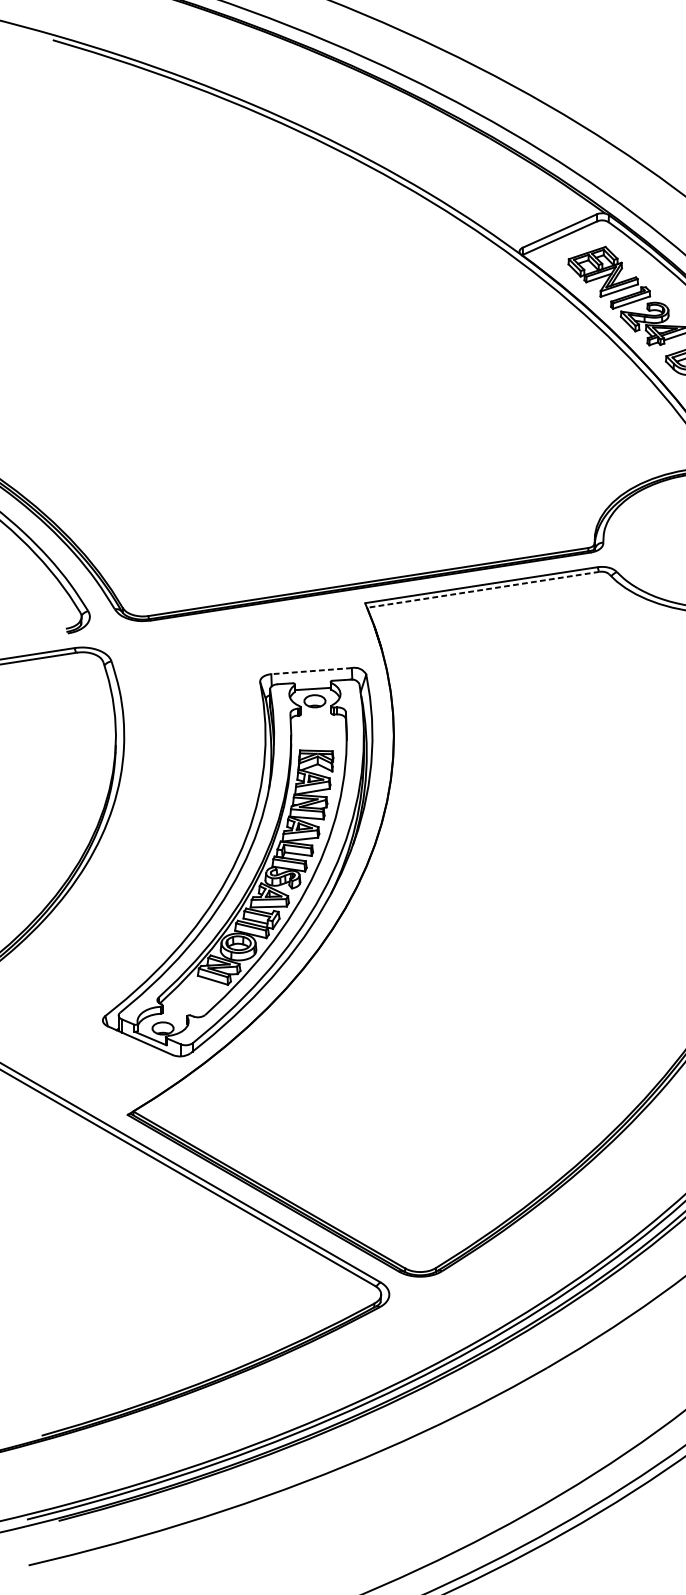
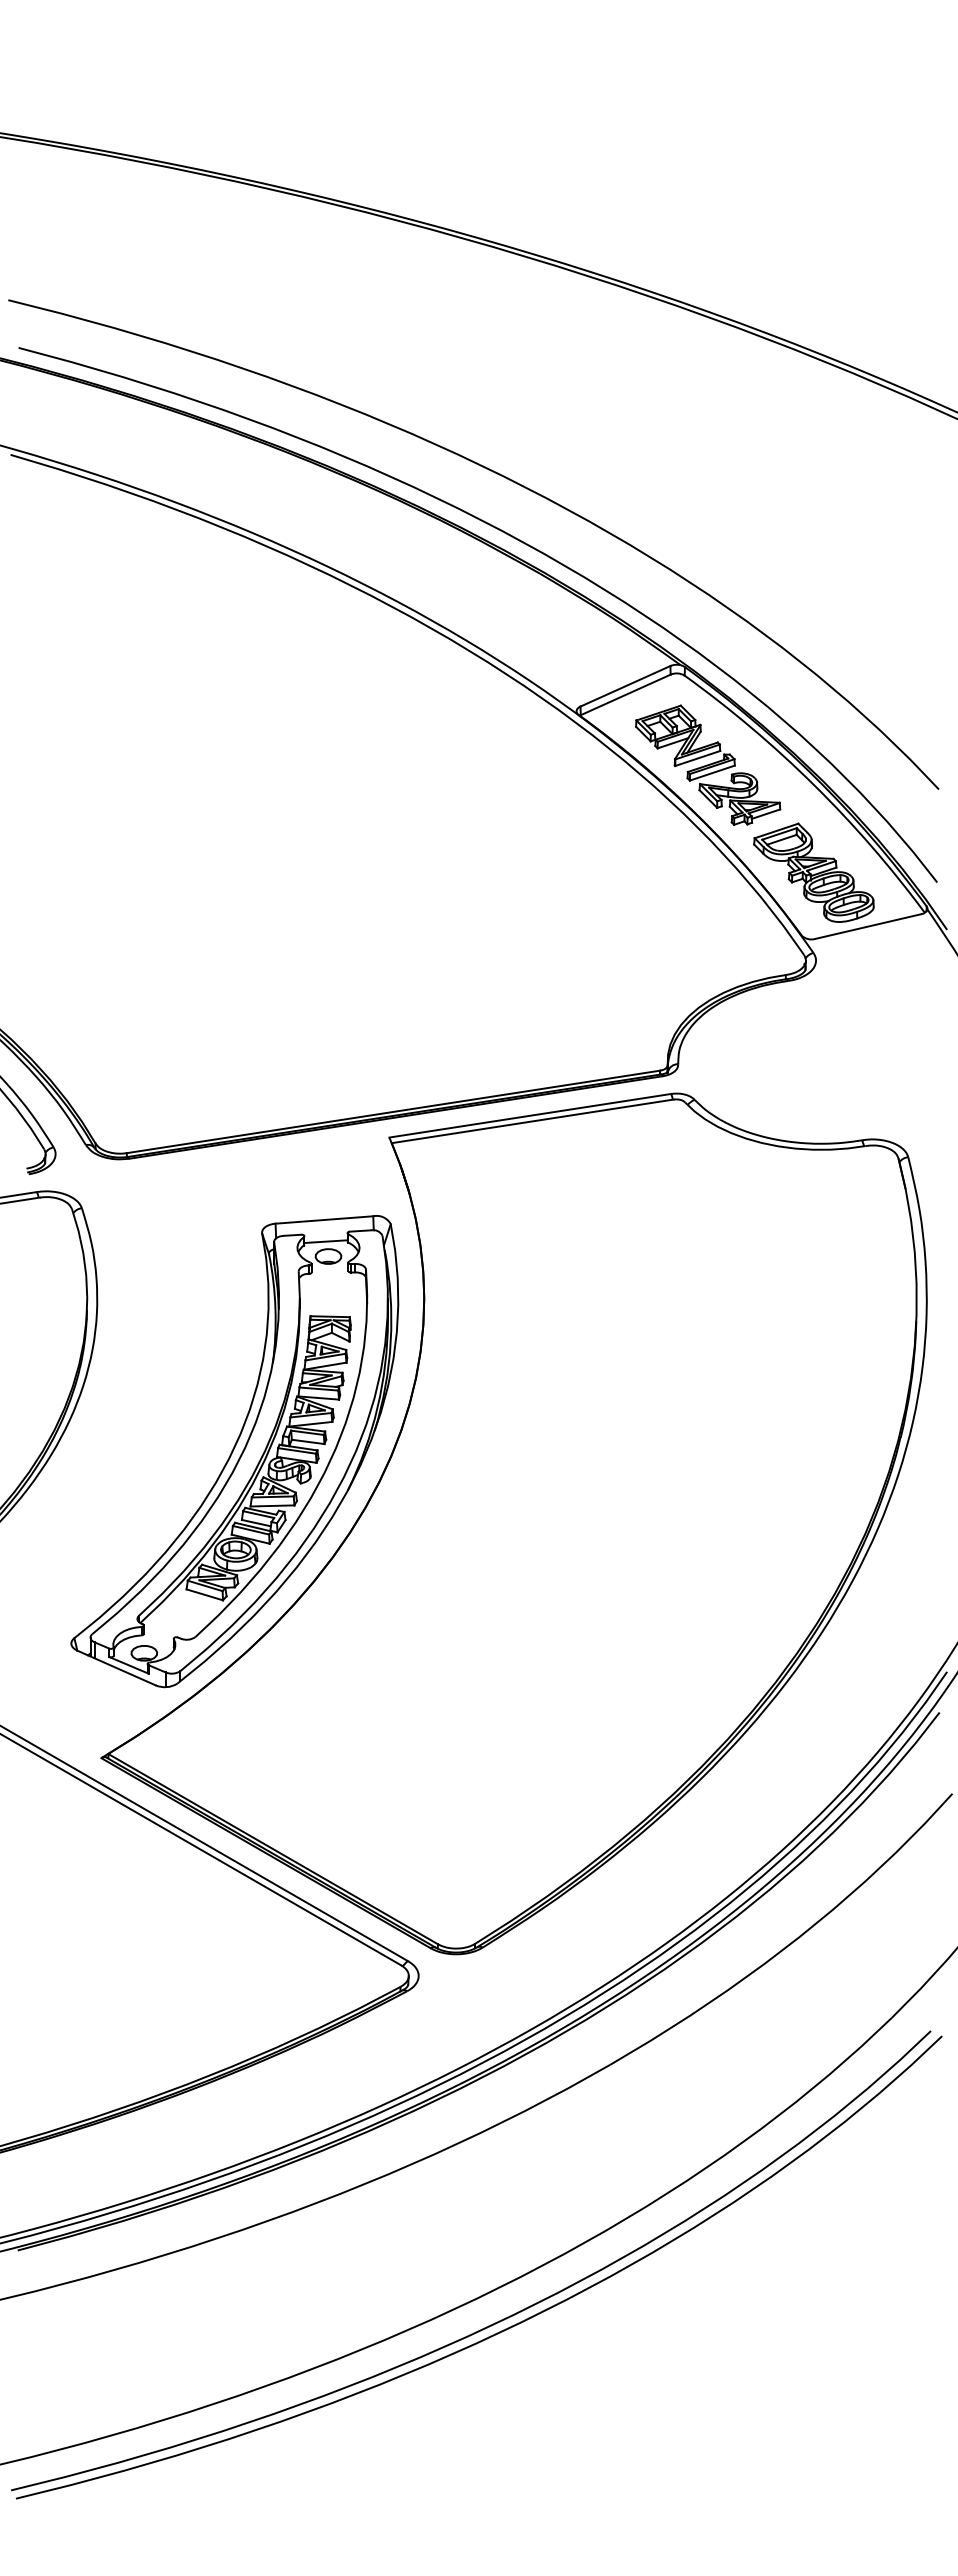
line: (483, 589) -> (532, 1121), dashed -> solid
line: (311, 670) -> (324, 1219), dashed -> solid

